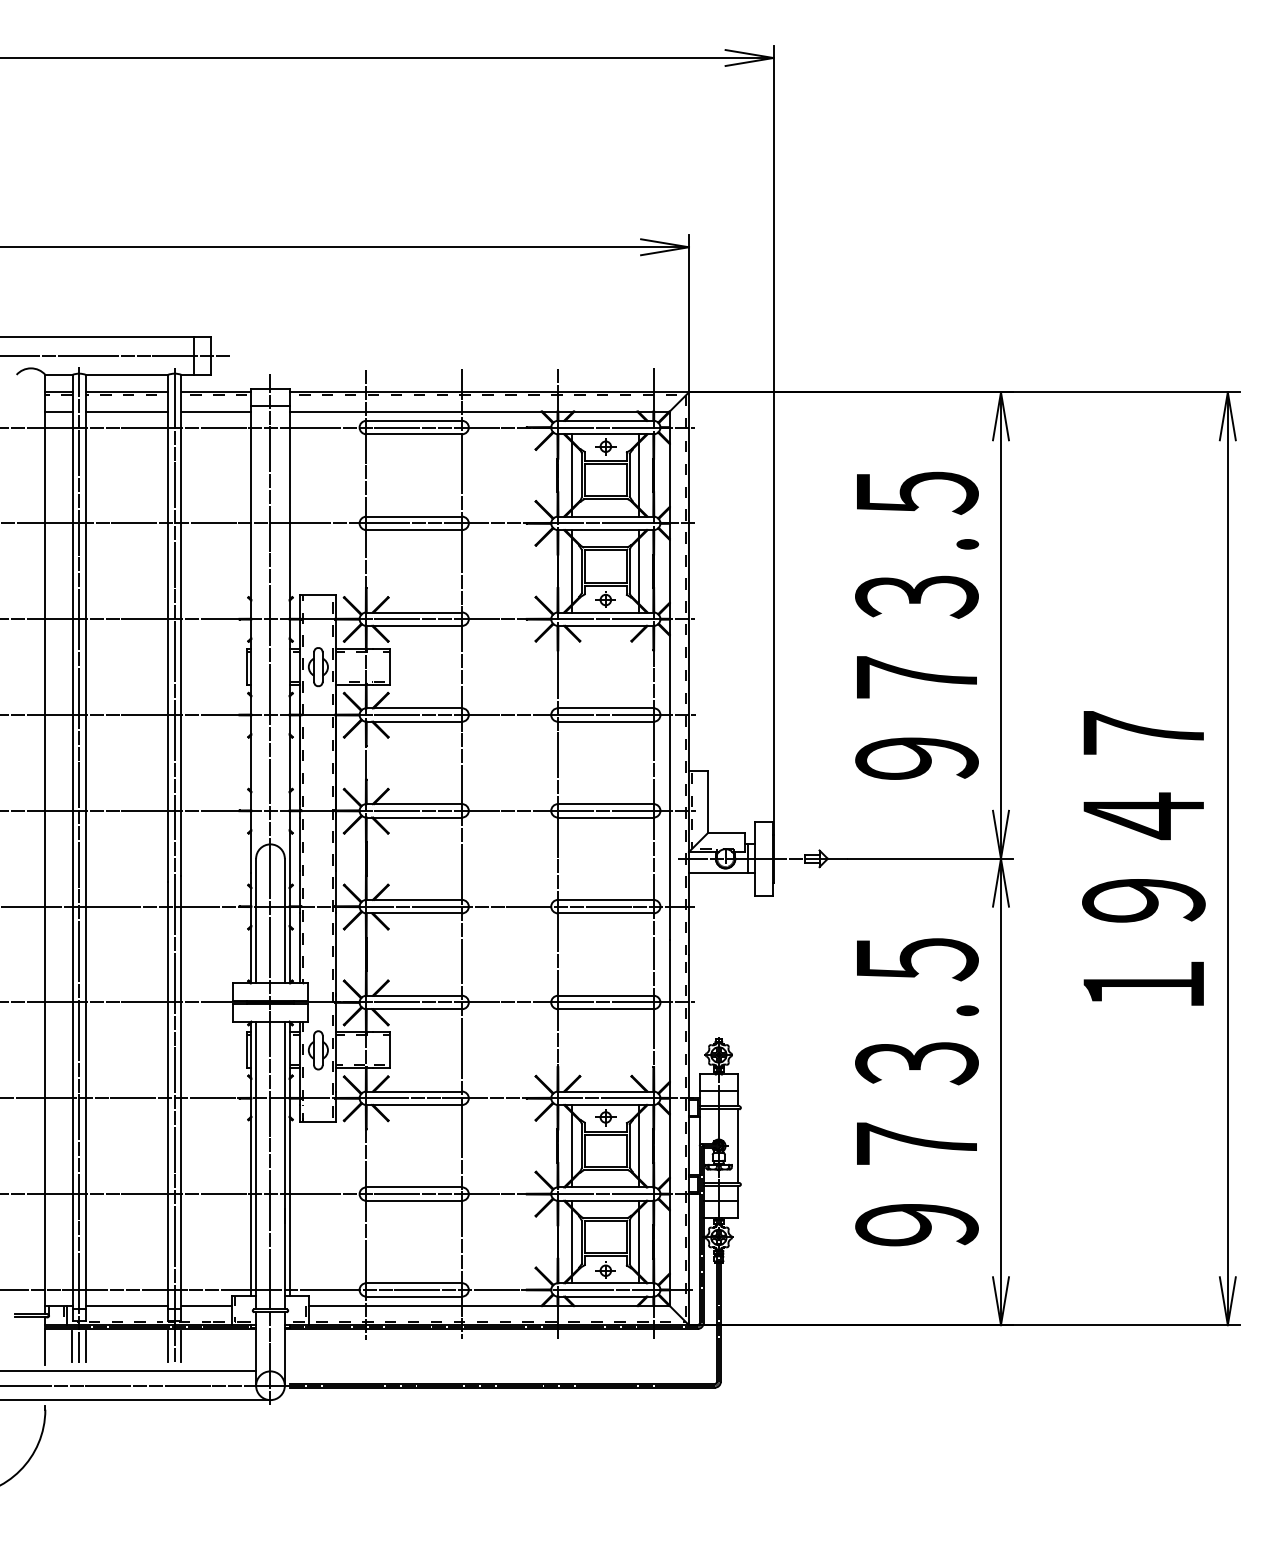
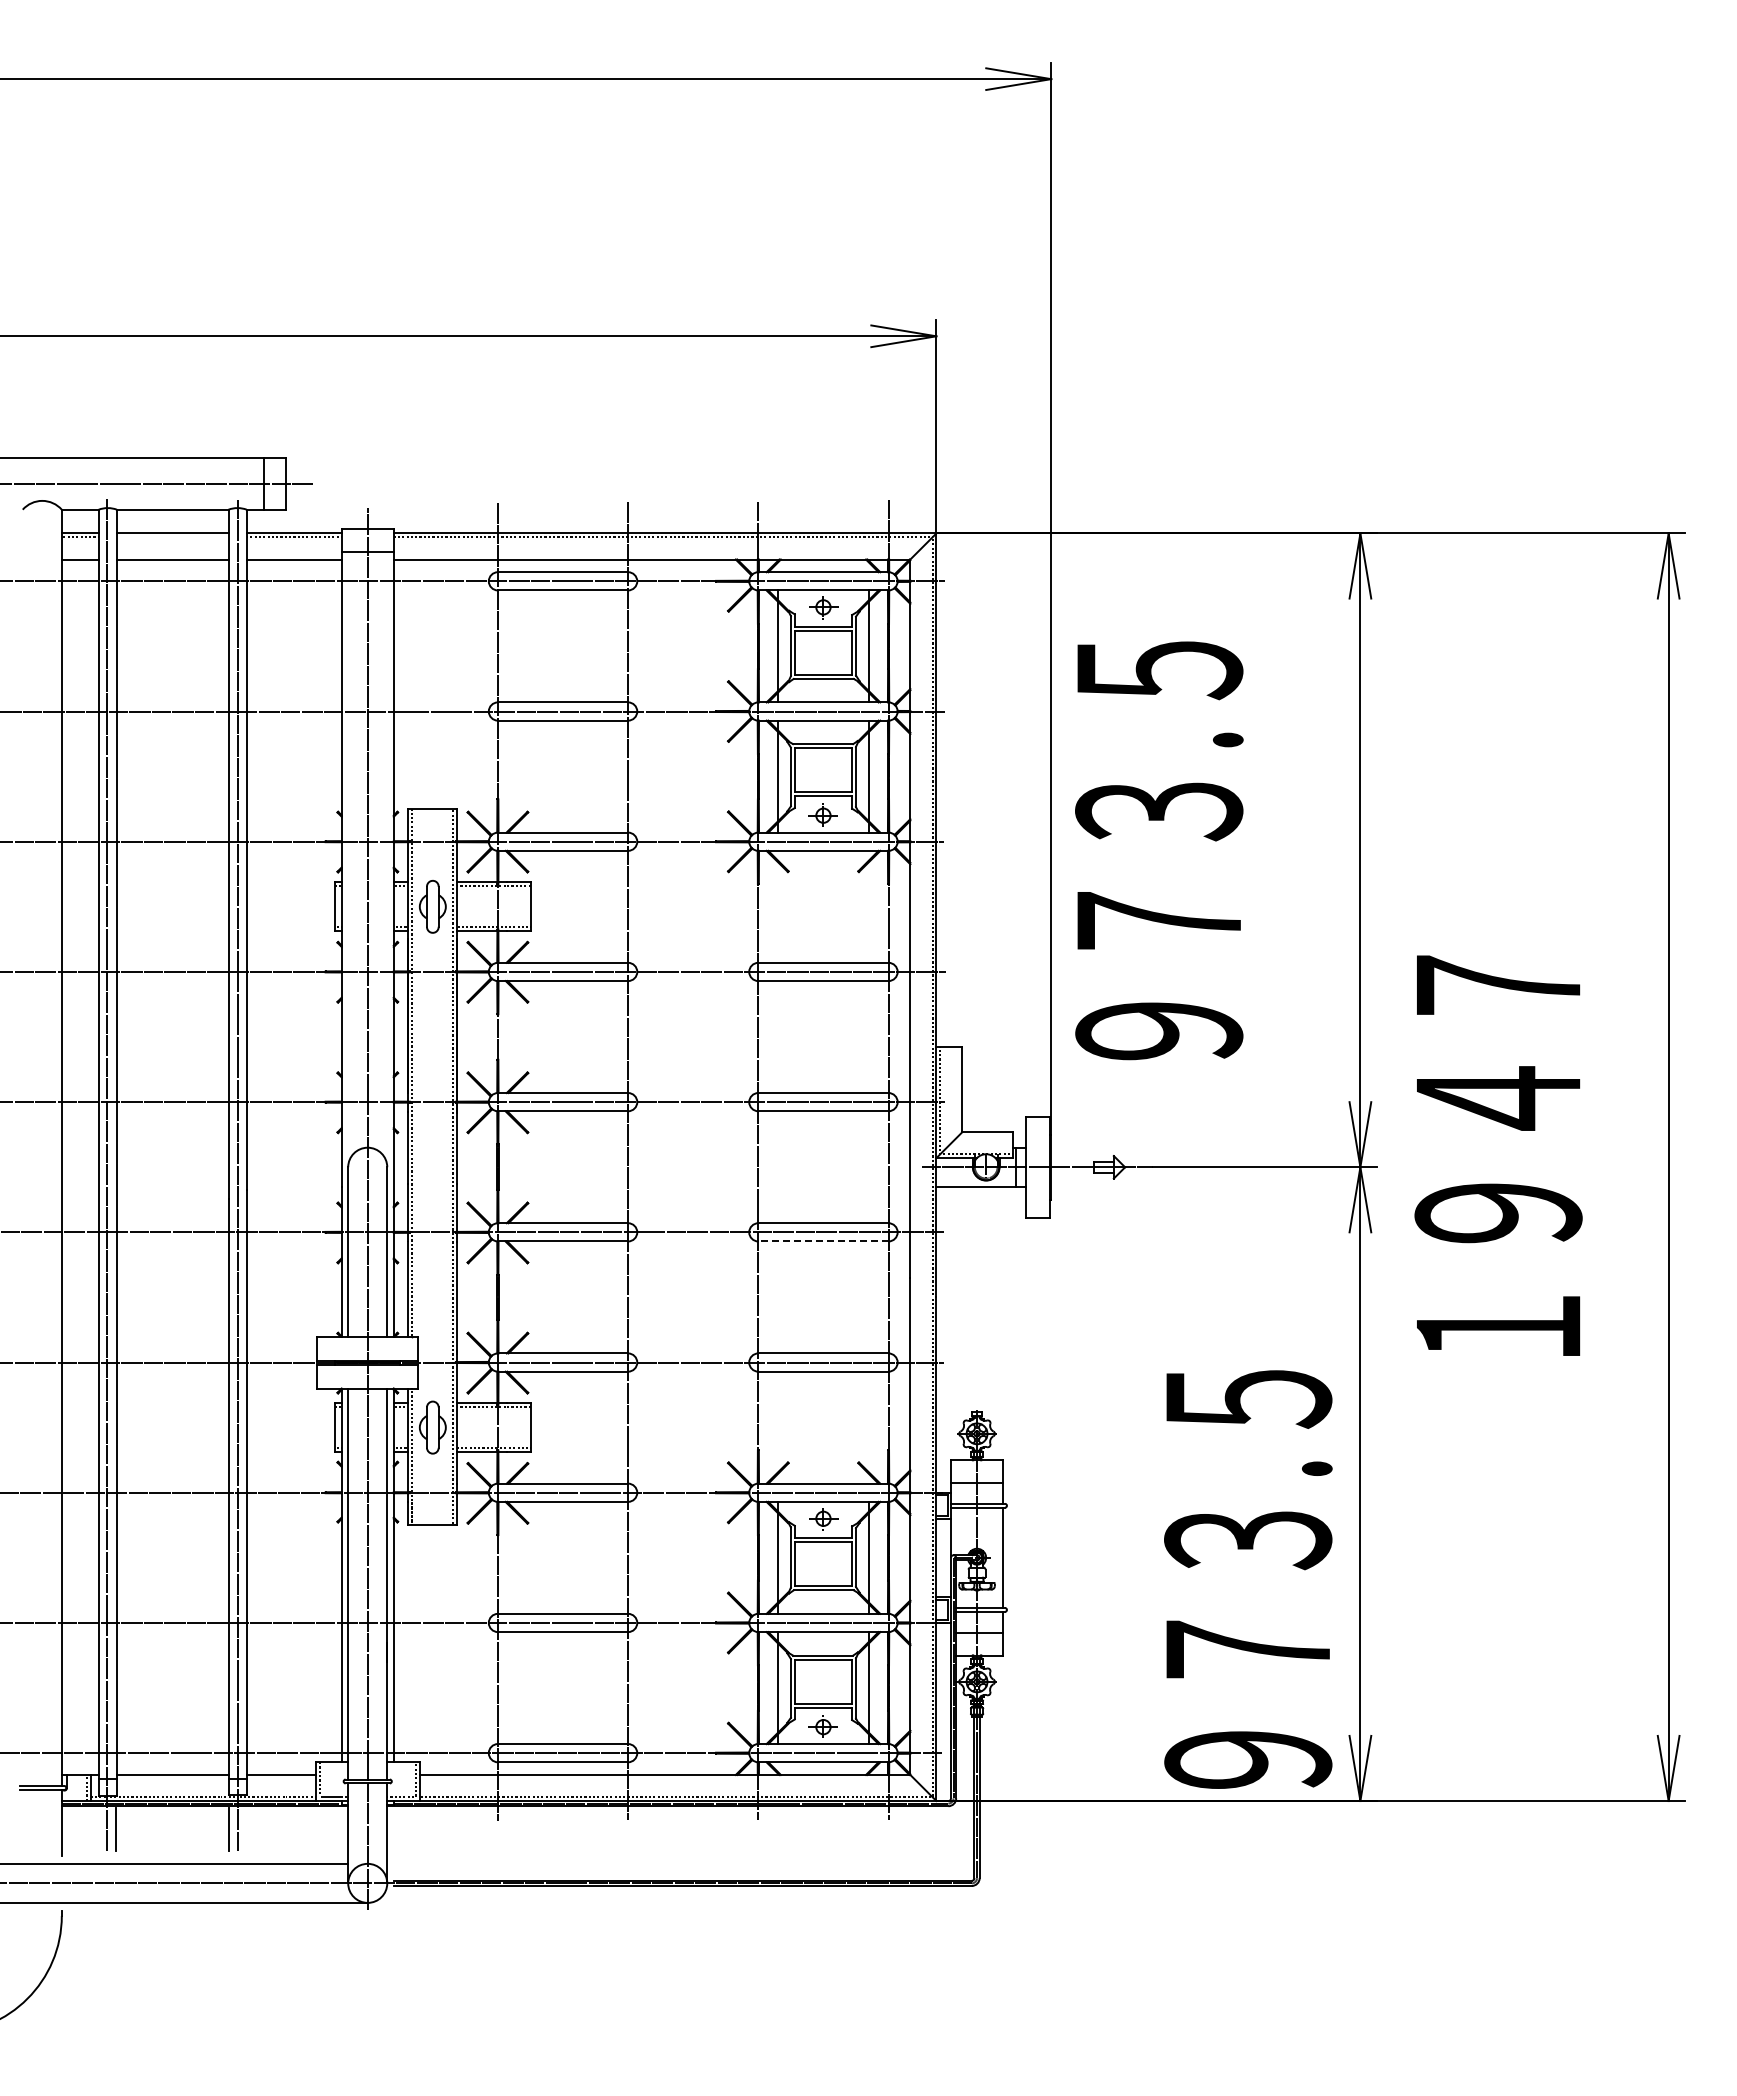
line: (126, 395) -> (172, 537), removed
text: (917, 625) -> (1159, 850), moved
text: (1143, 858) -> (1498, 1155), moved
line: (605, 913) -> (822, 1241), solid -> dashed
text: (917, 1092) -> (1248, 1579), moved
line: (72, 1346) -> (98, 1829), removed
line: (181, 1346) -> (246, 1829), removed

